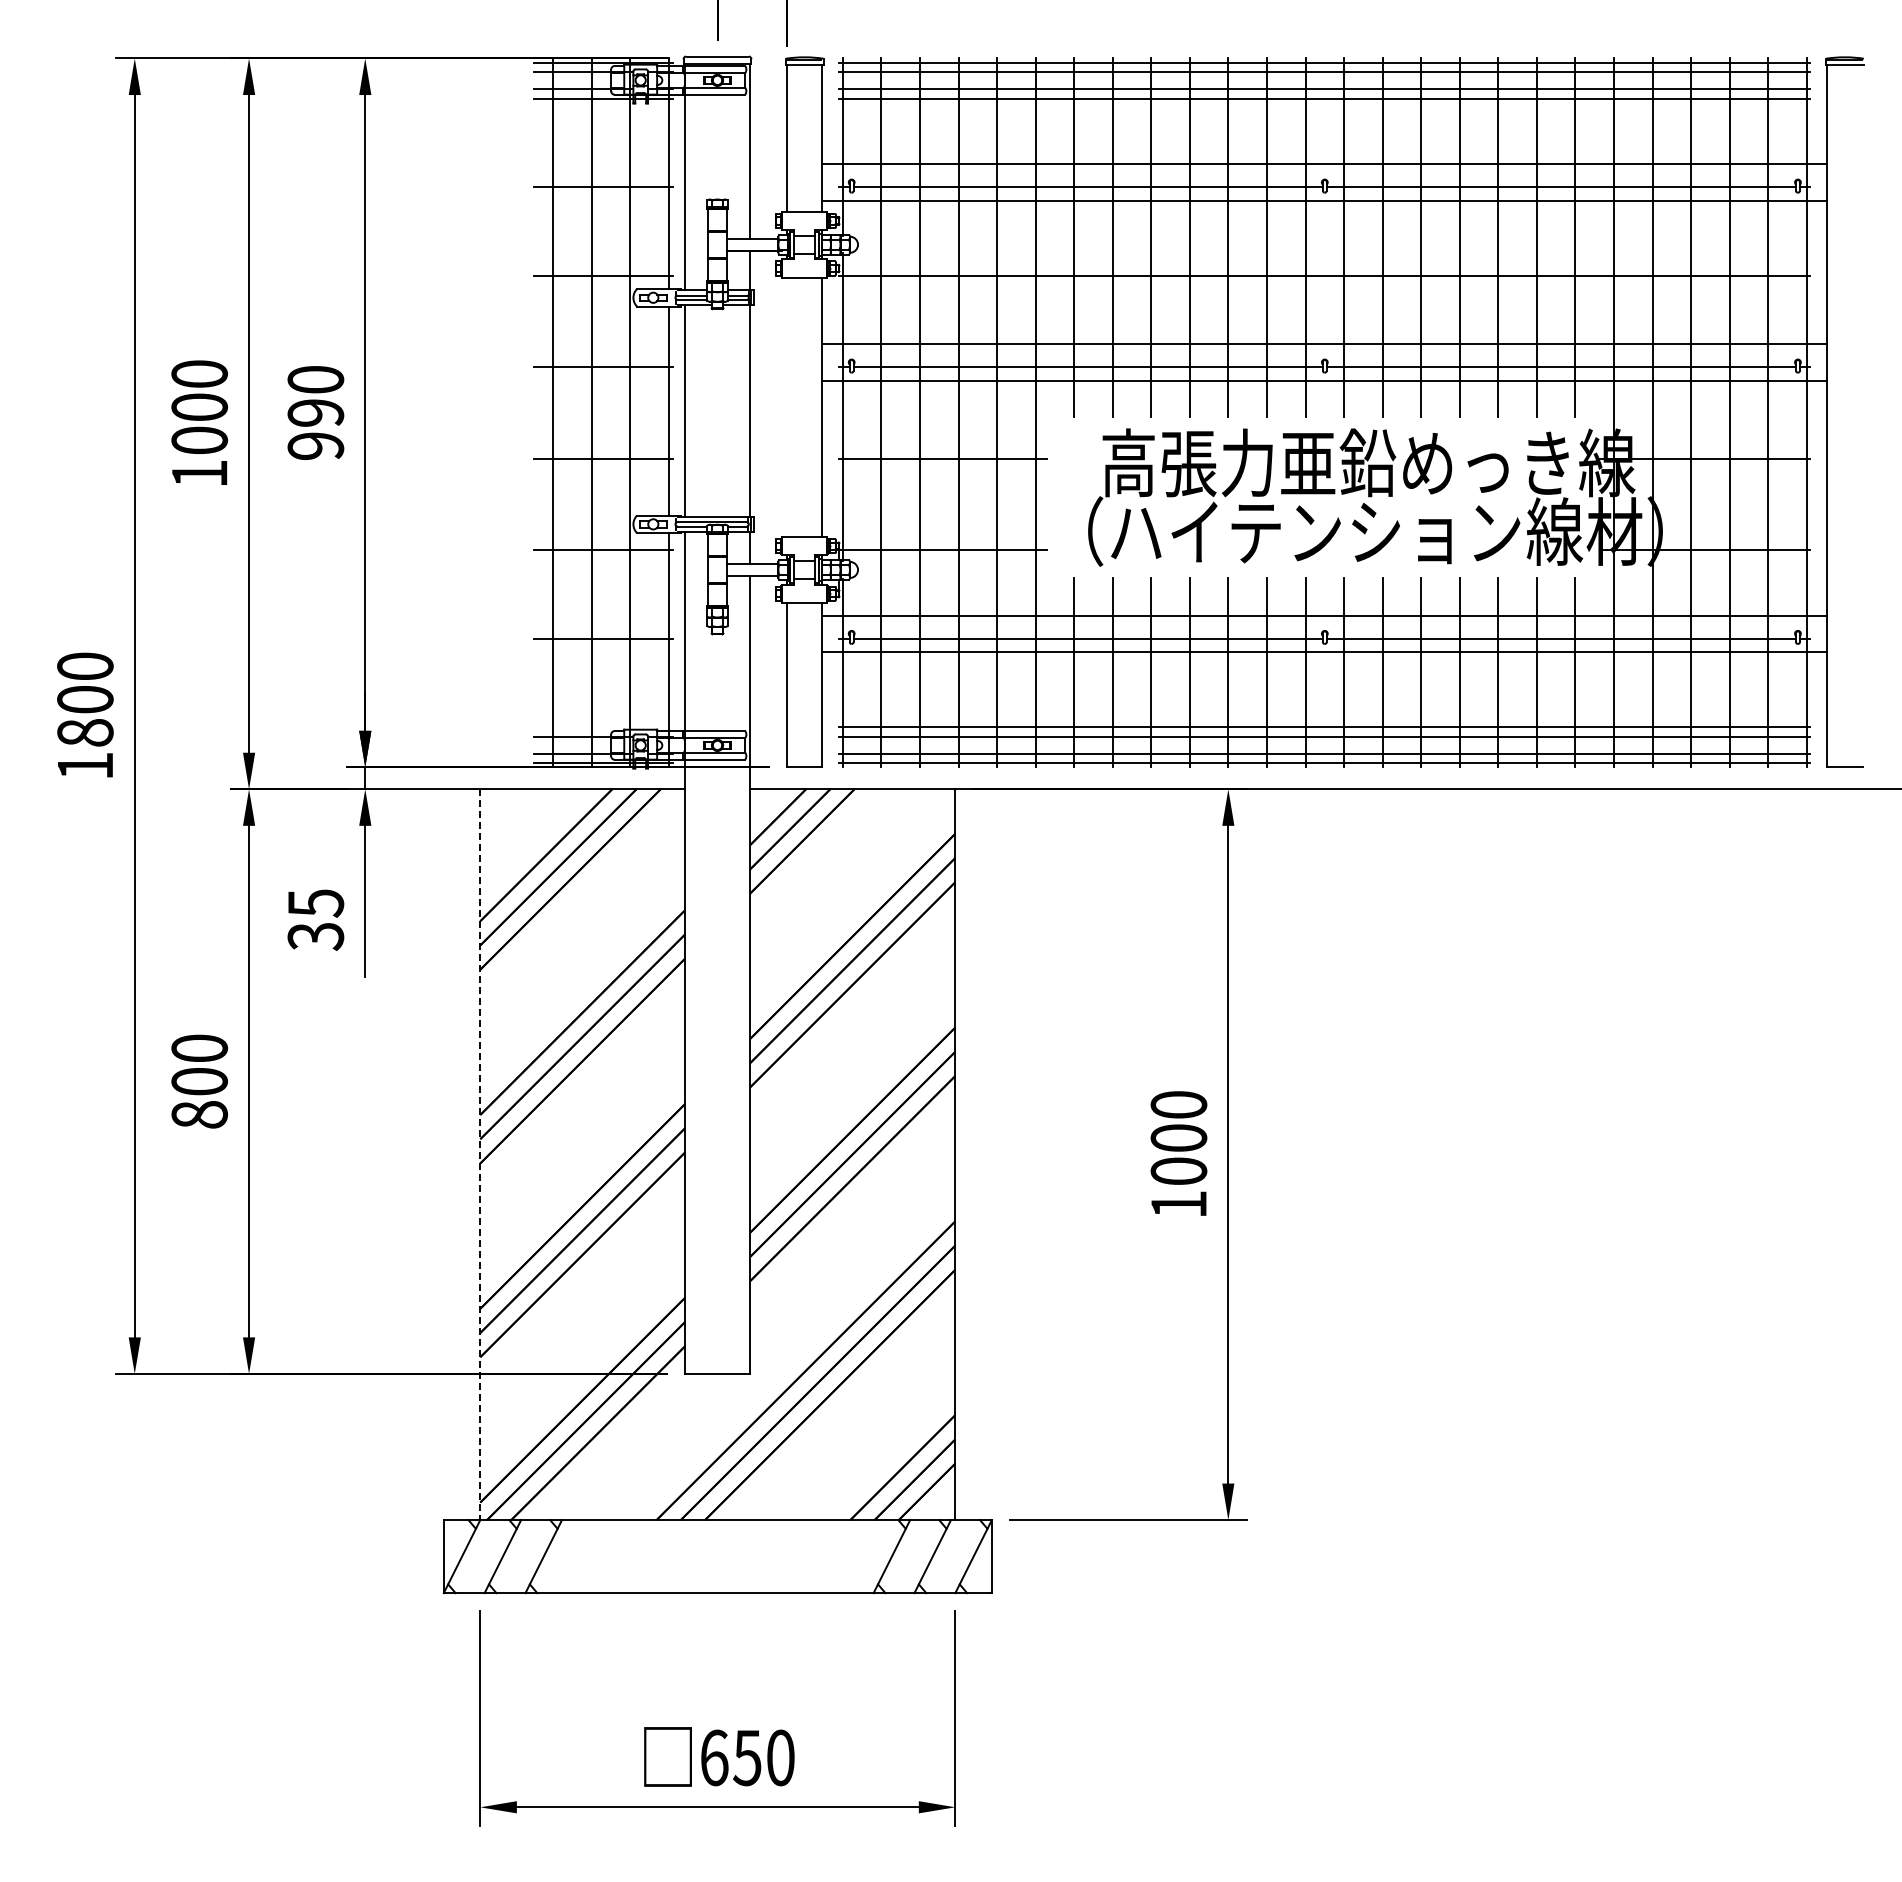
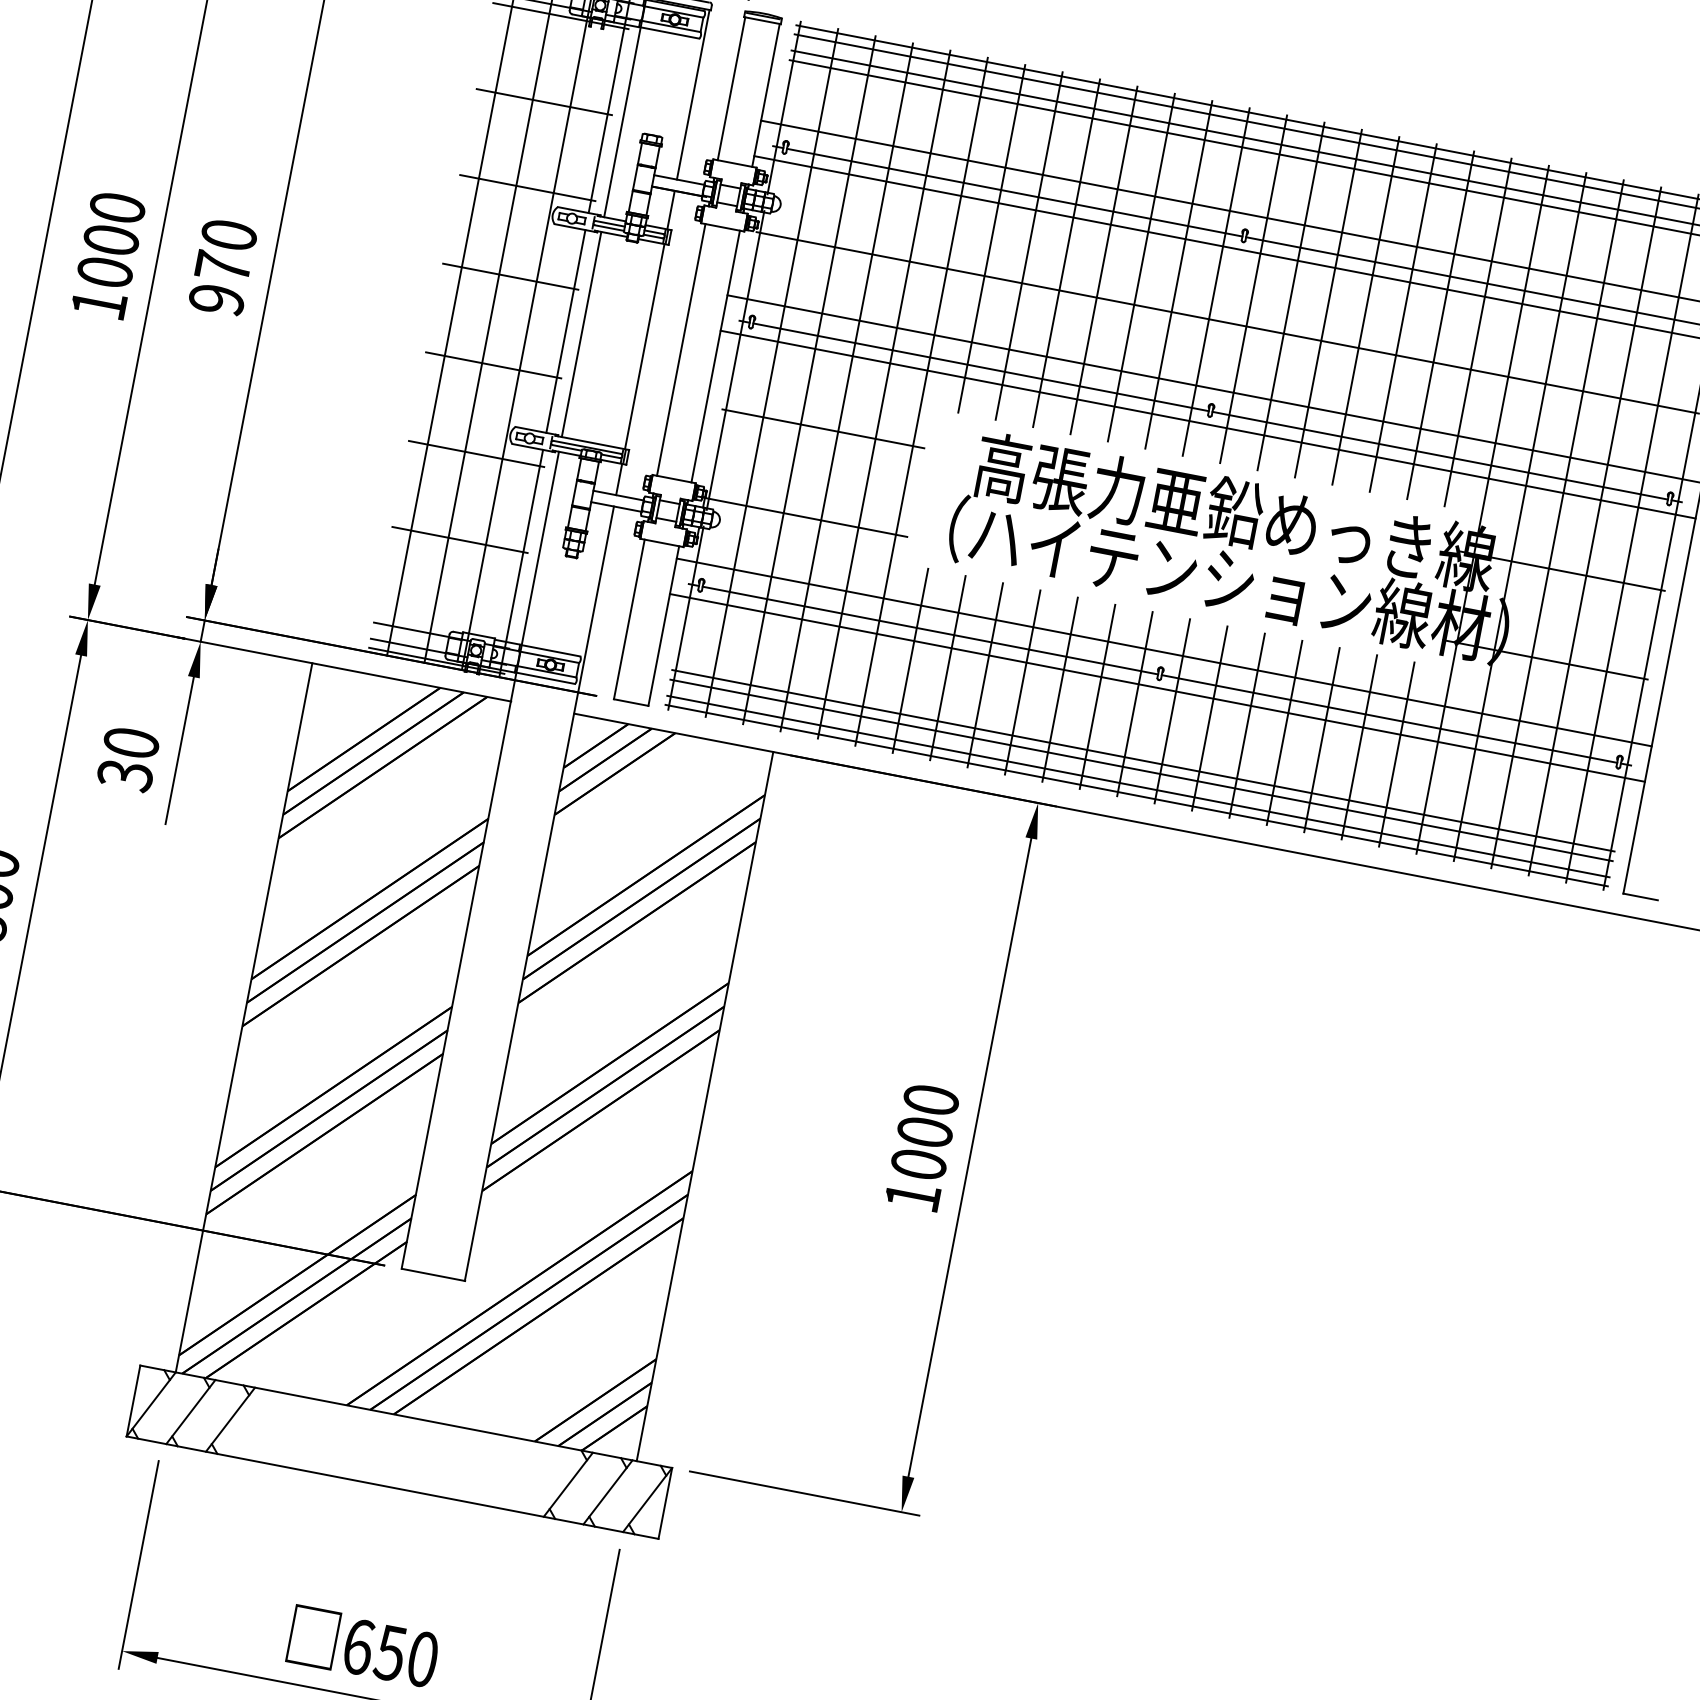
line: (786, 407) -> (680, 350), added
text: (315, 412) -> (222, 266), 990 -> 970
text: (315, 903) -> (131, 743), 35 -> 30
line: (480, 1155) -> (244, 1018), dashed -> solid

